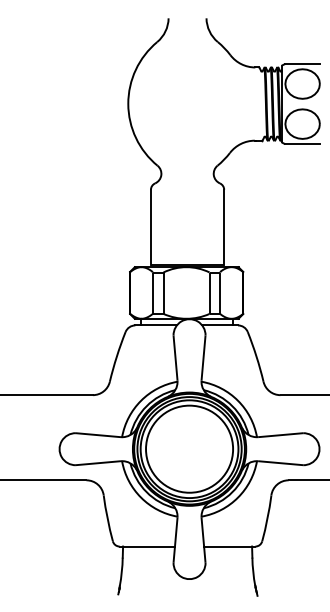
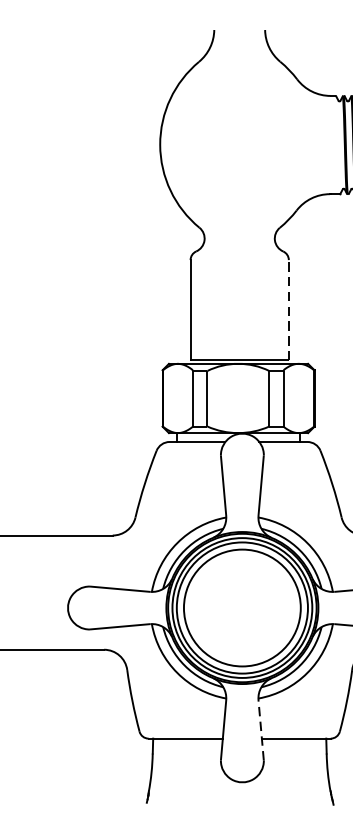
line: (224, 226) -> (289, 309), solid -> dashed
line: (203, 540) -> (261, 730), solid -> dashed

